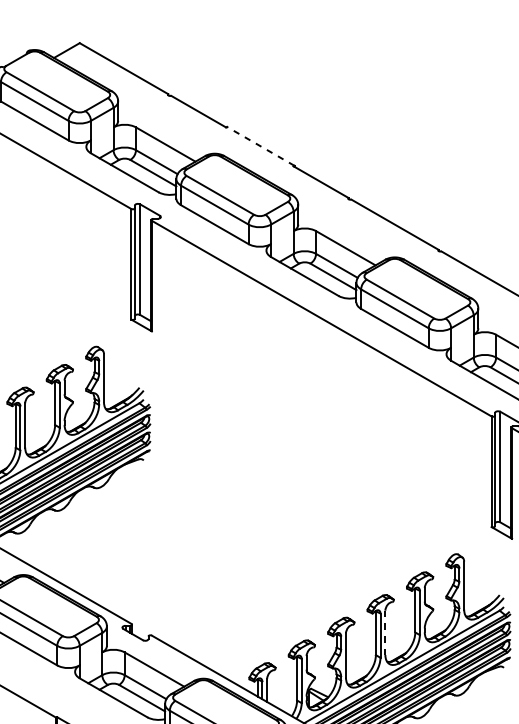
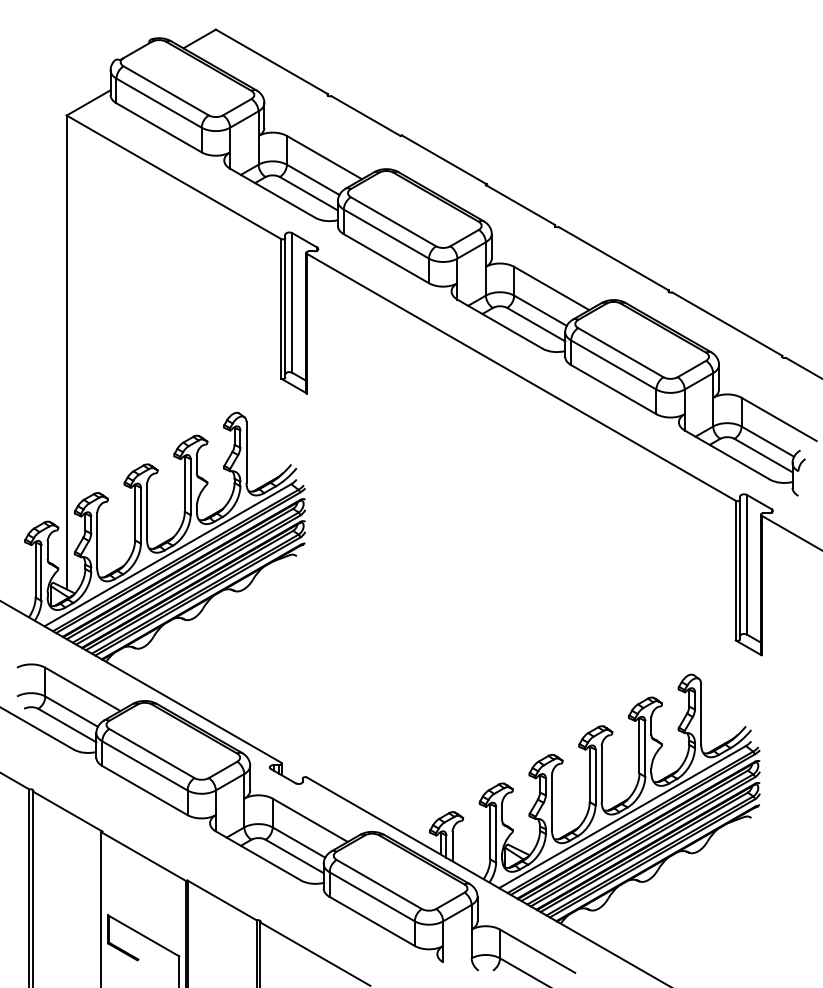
line: (260, 146) -> (443, 159), dashed -> solid
line: (385, 632) -> (601, 773), dashed -> solid

